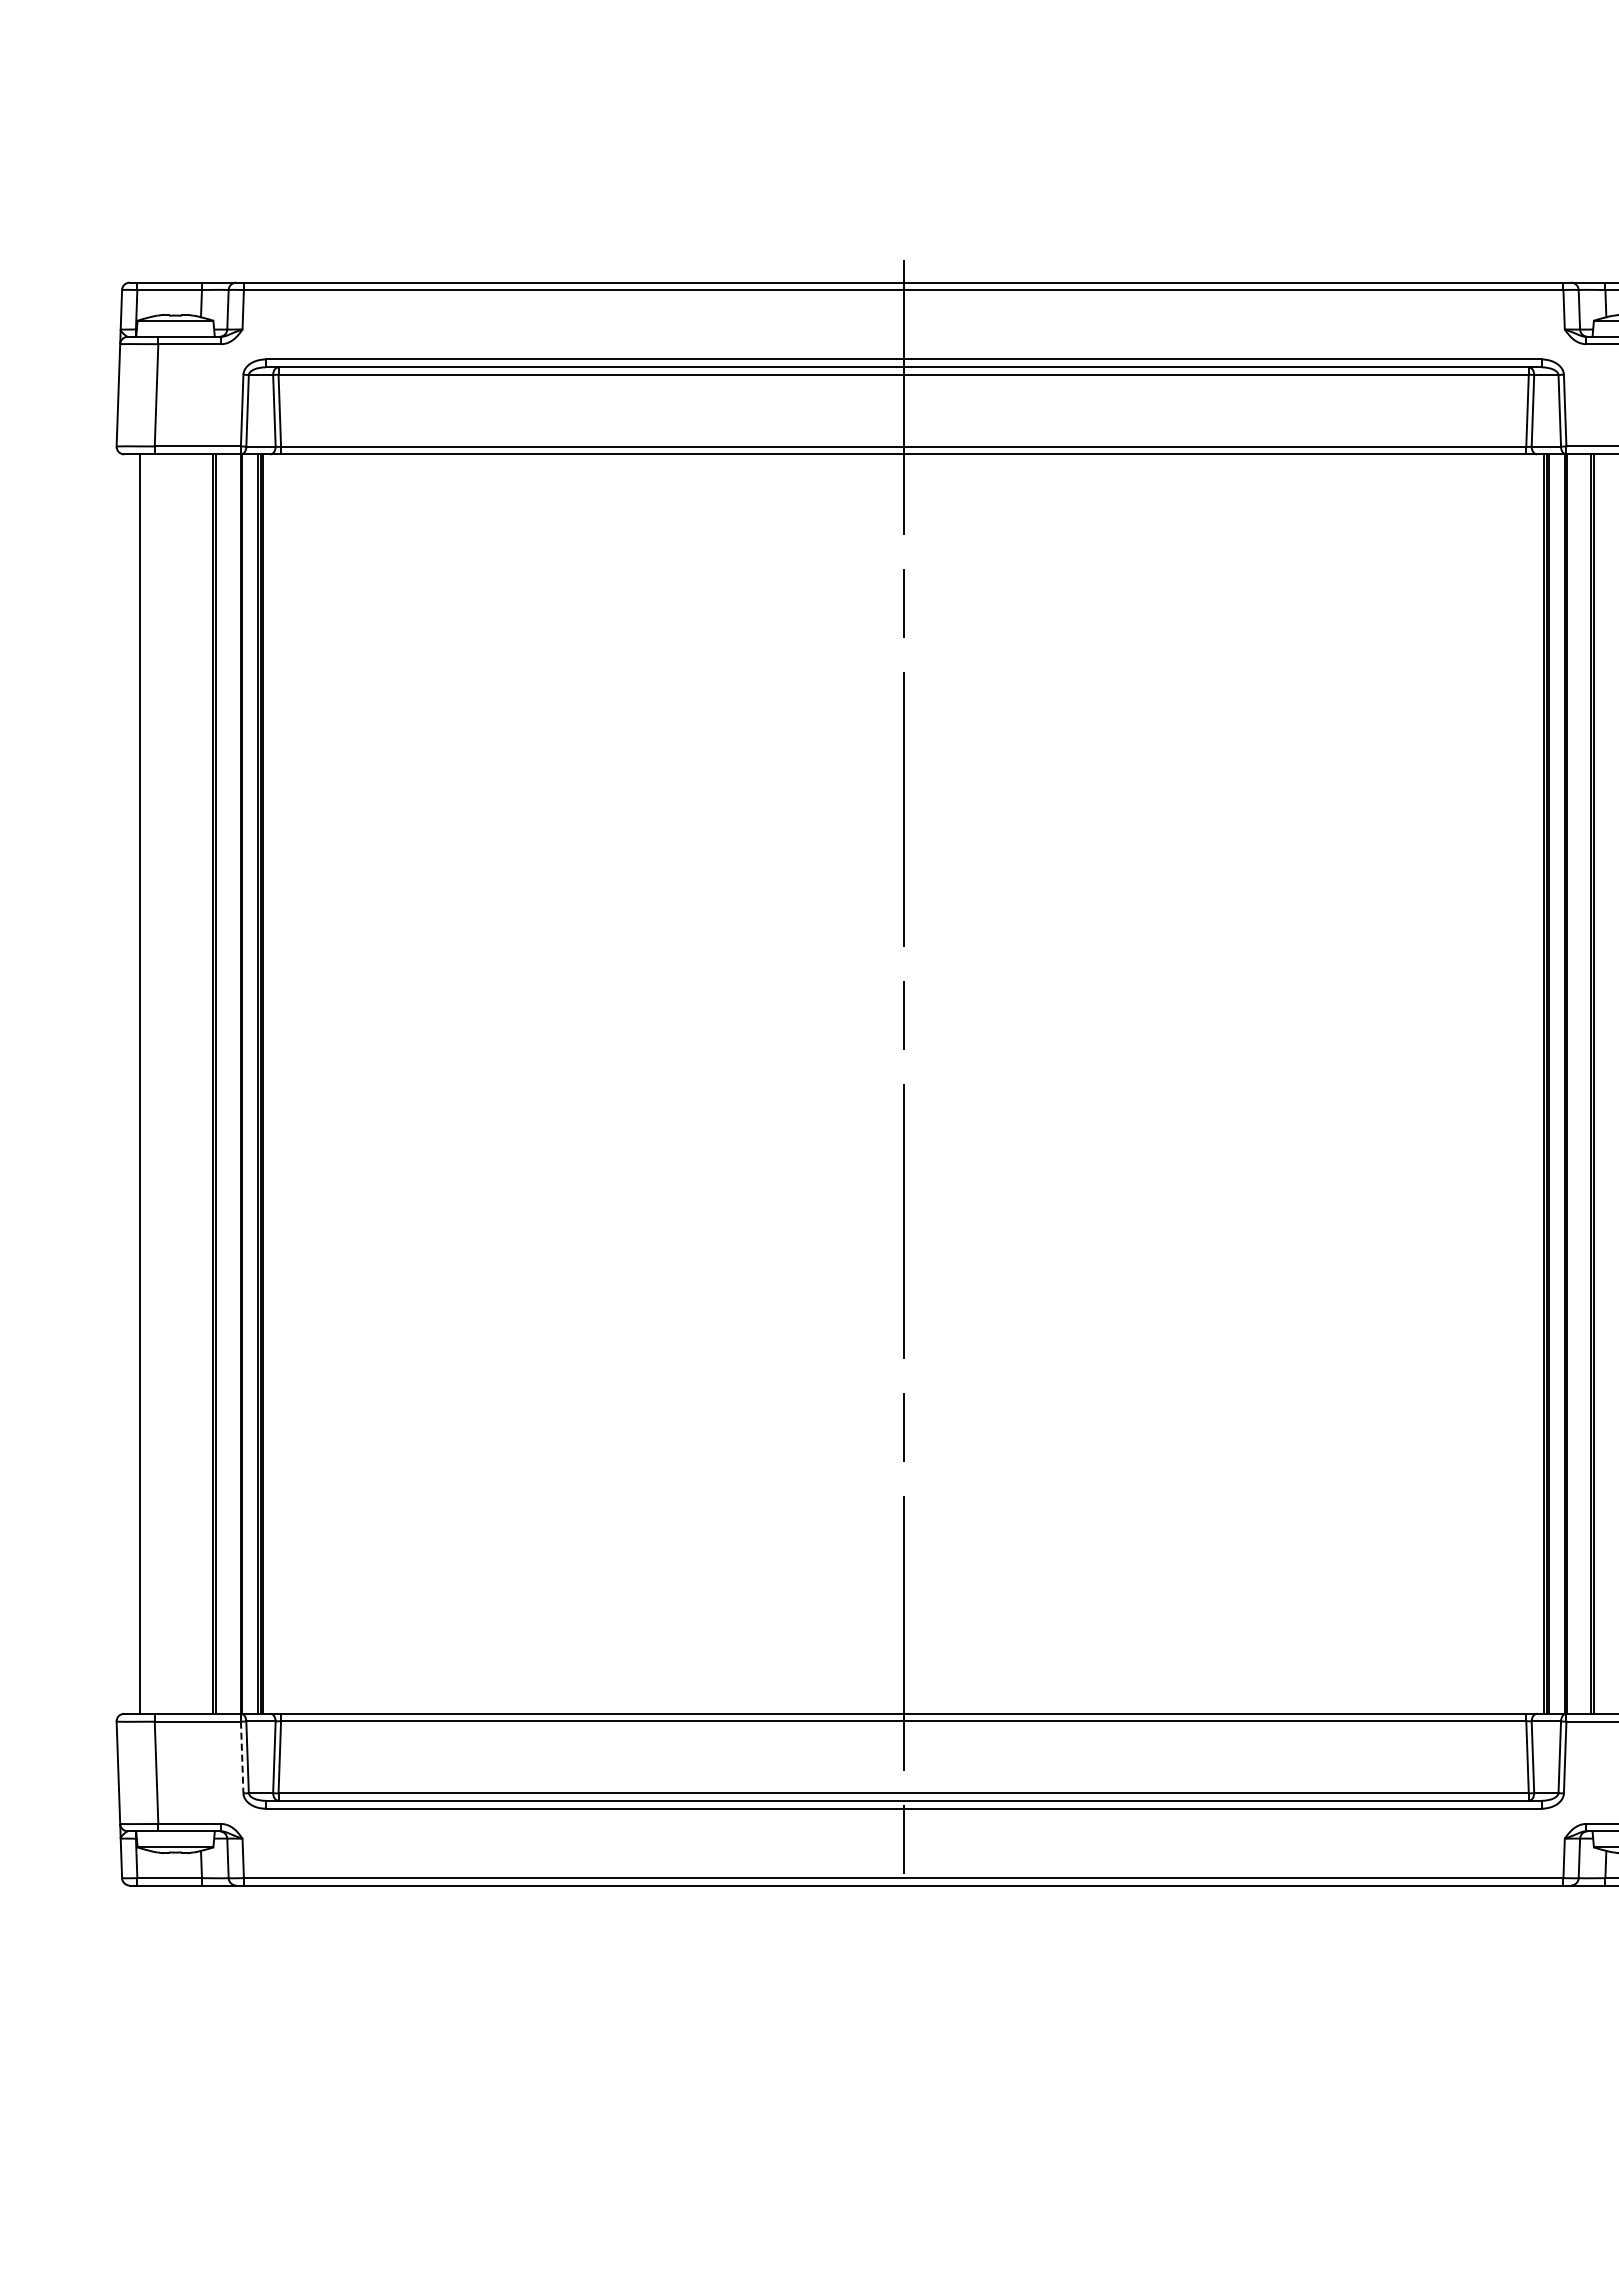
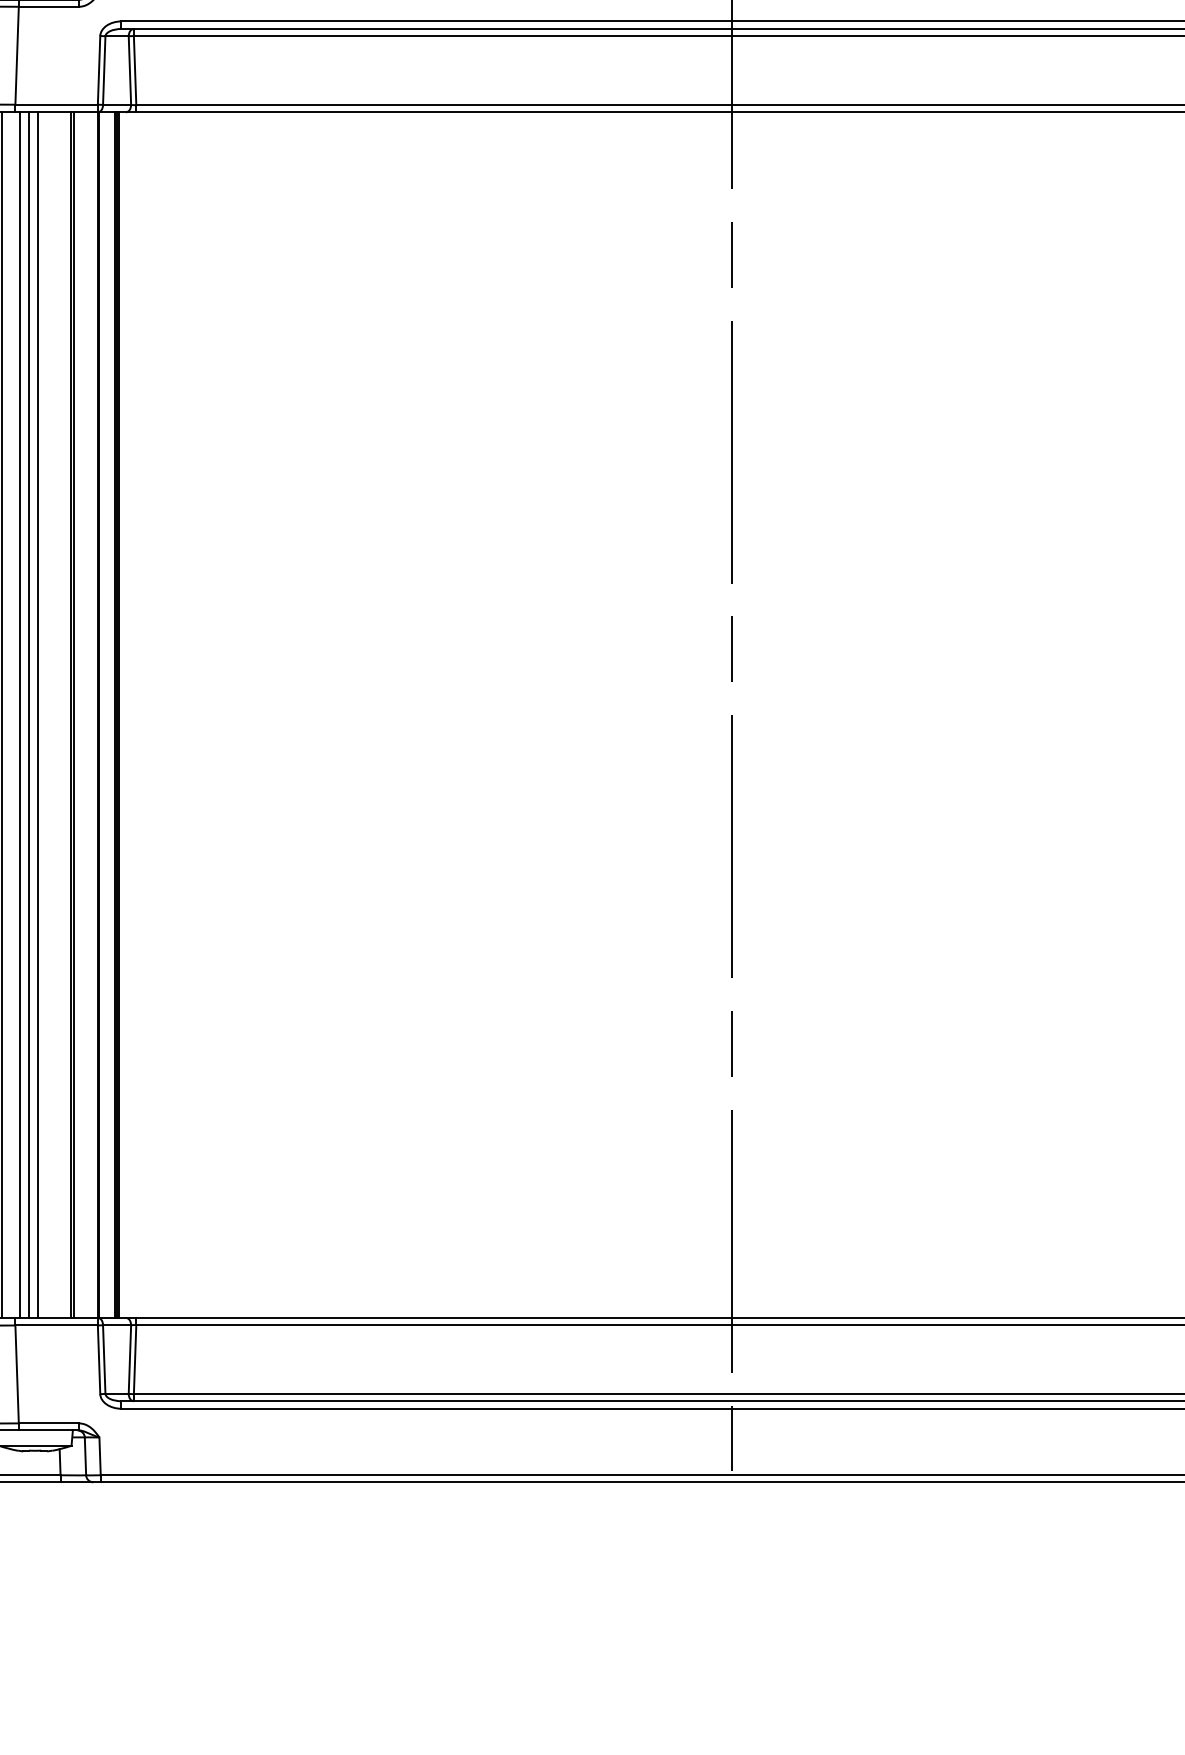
line: (159, 1083) -> (19, 714), added
line: (168, 1083) -> (28, 714), added
line: (178, 1083) -> (38, 714), added
line: (242, 1757) -> (99, 1359), dashed -> solid

